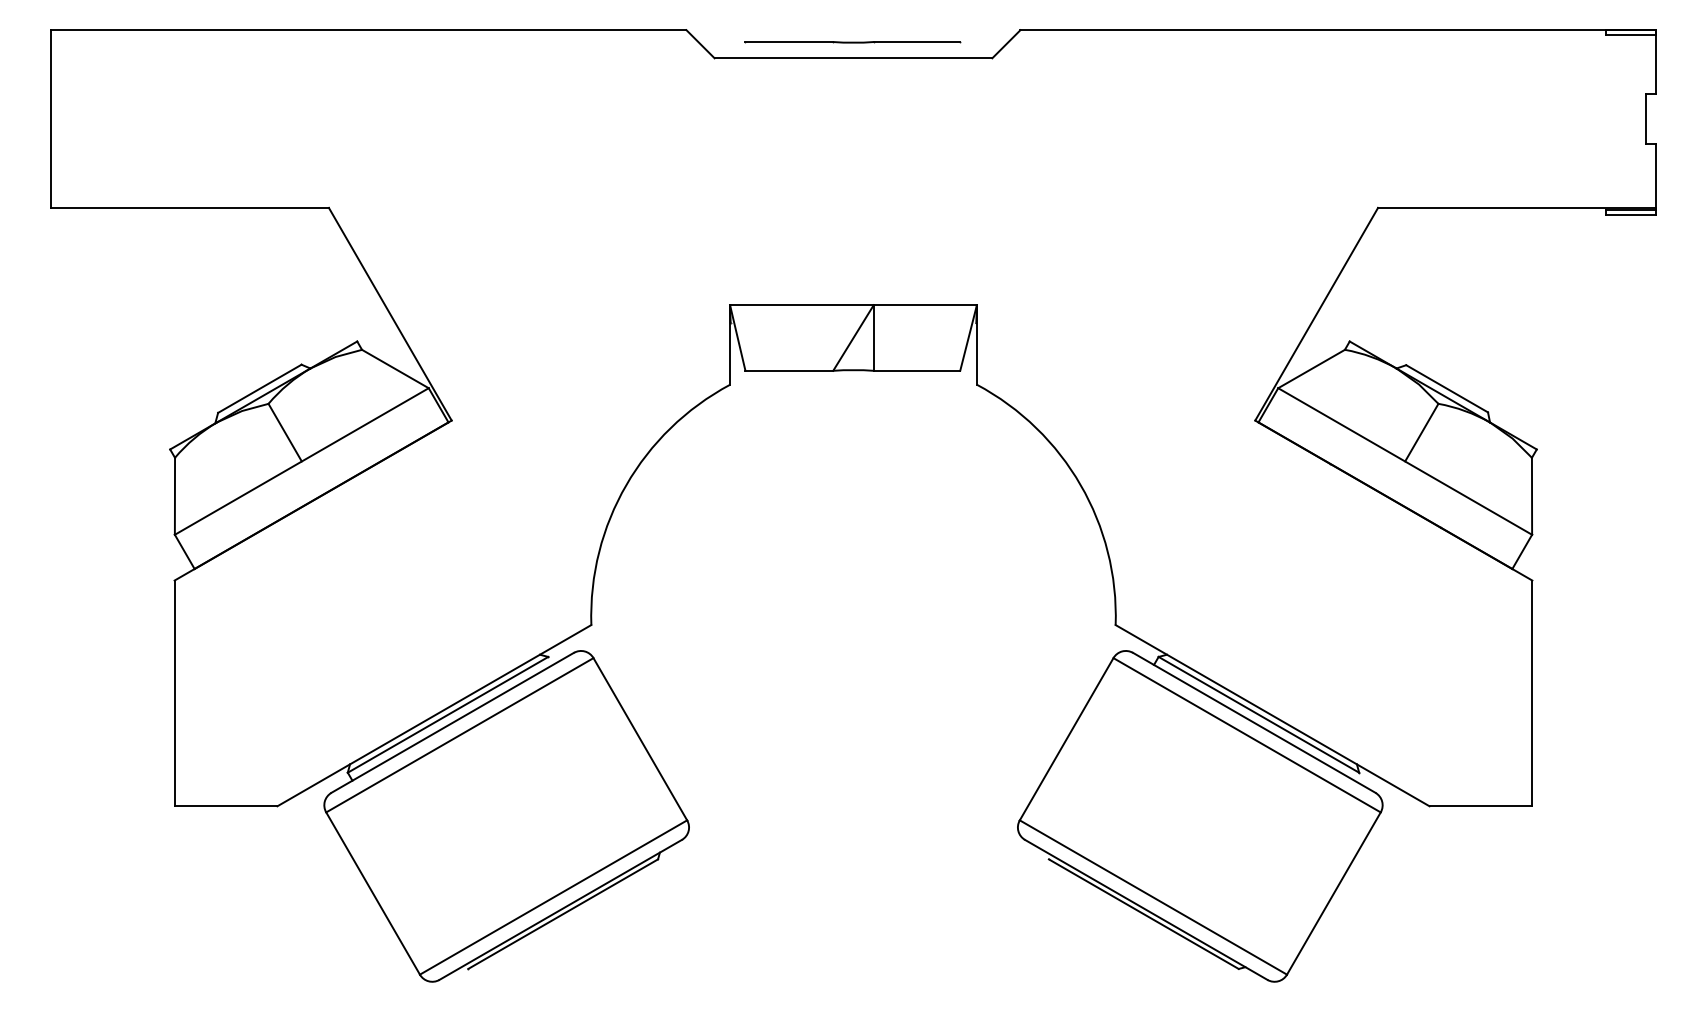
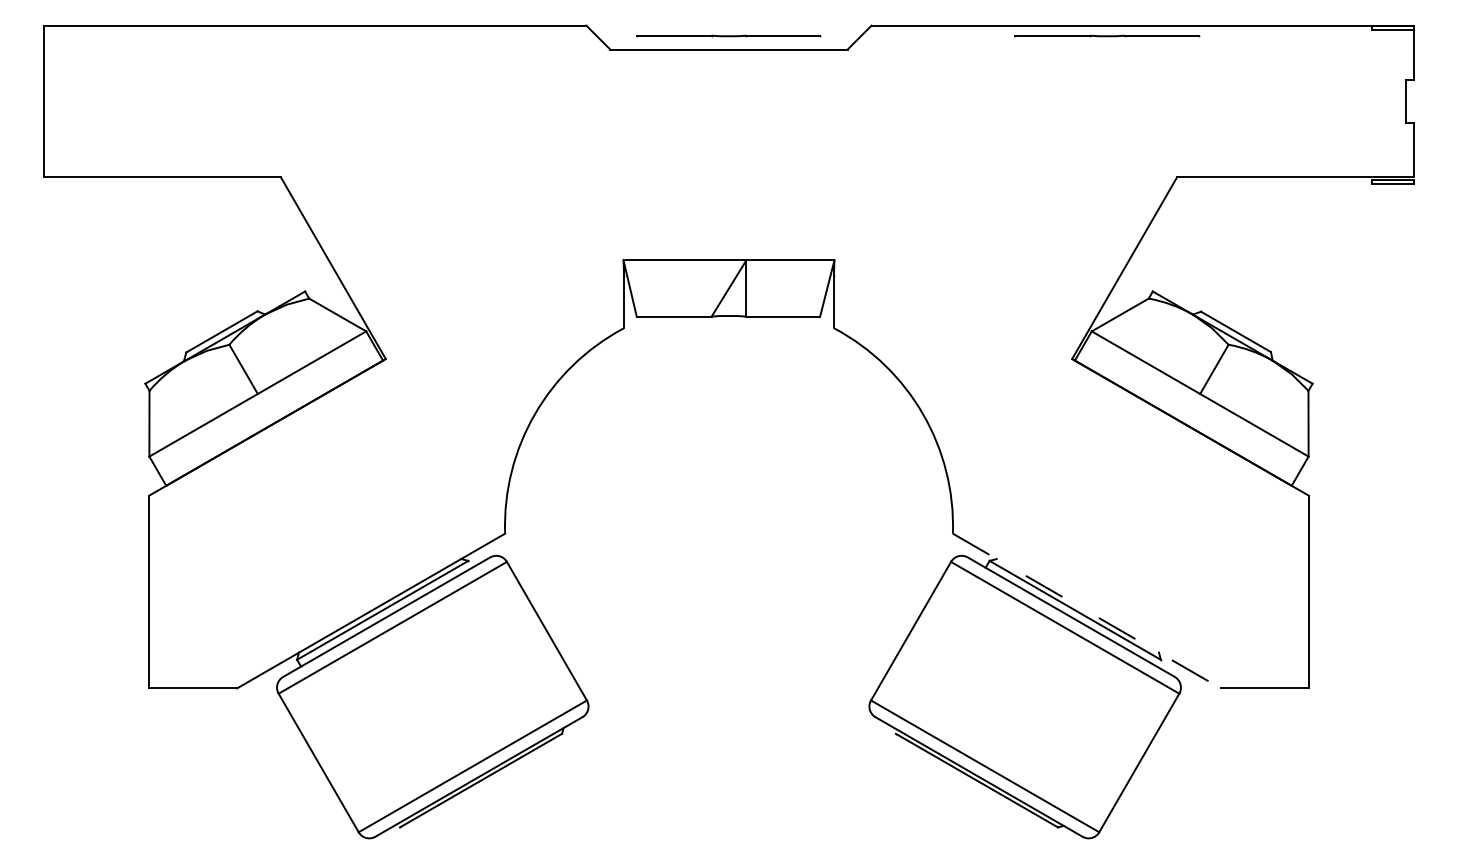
line: (1295, 42) -> (1106, 36), added
line: (1273, 715) -> (1087, 610), solid -> dashed

